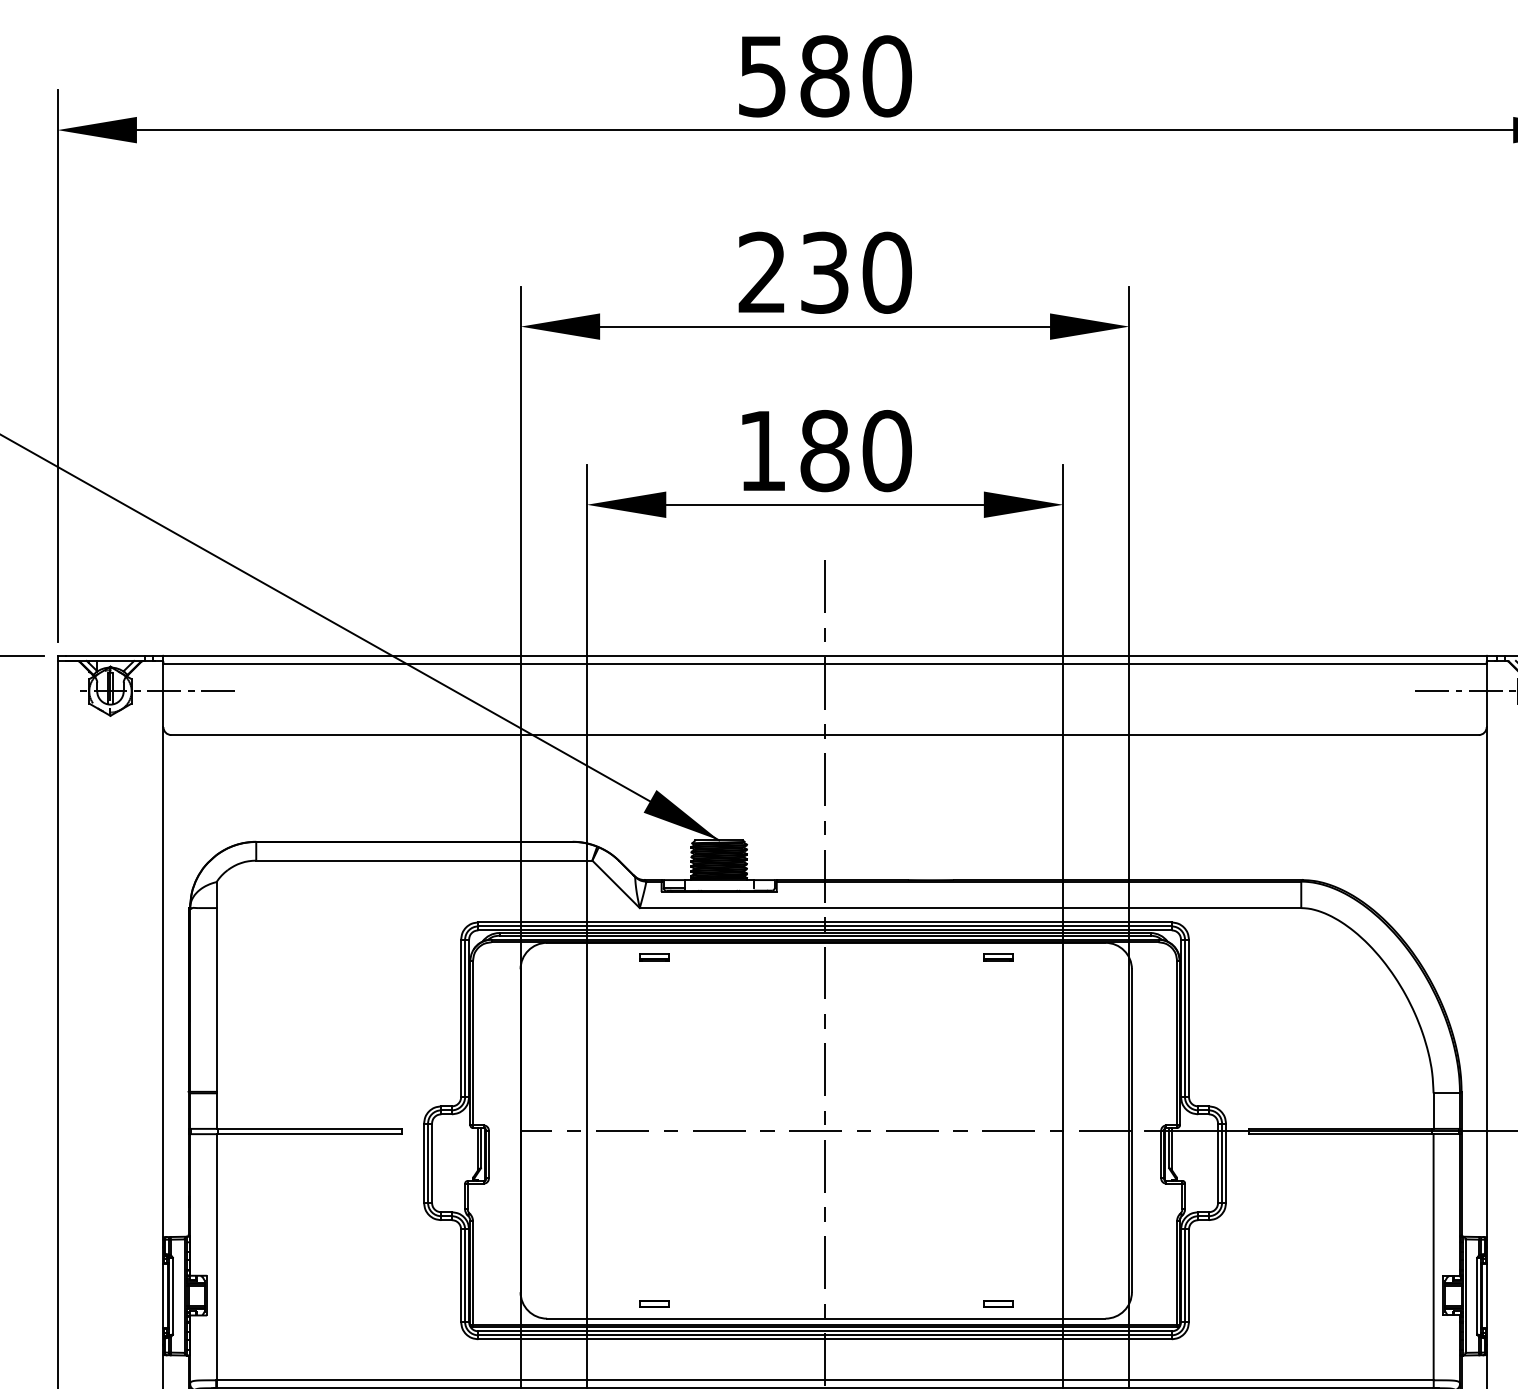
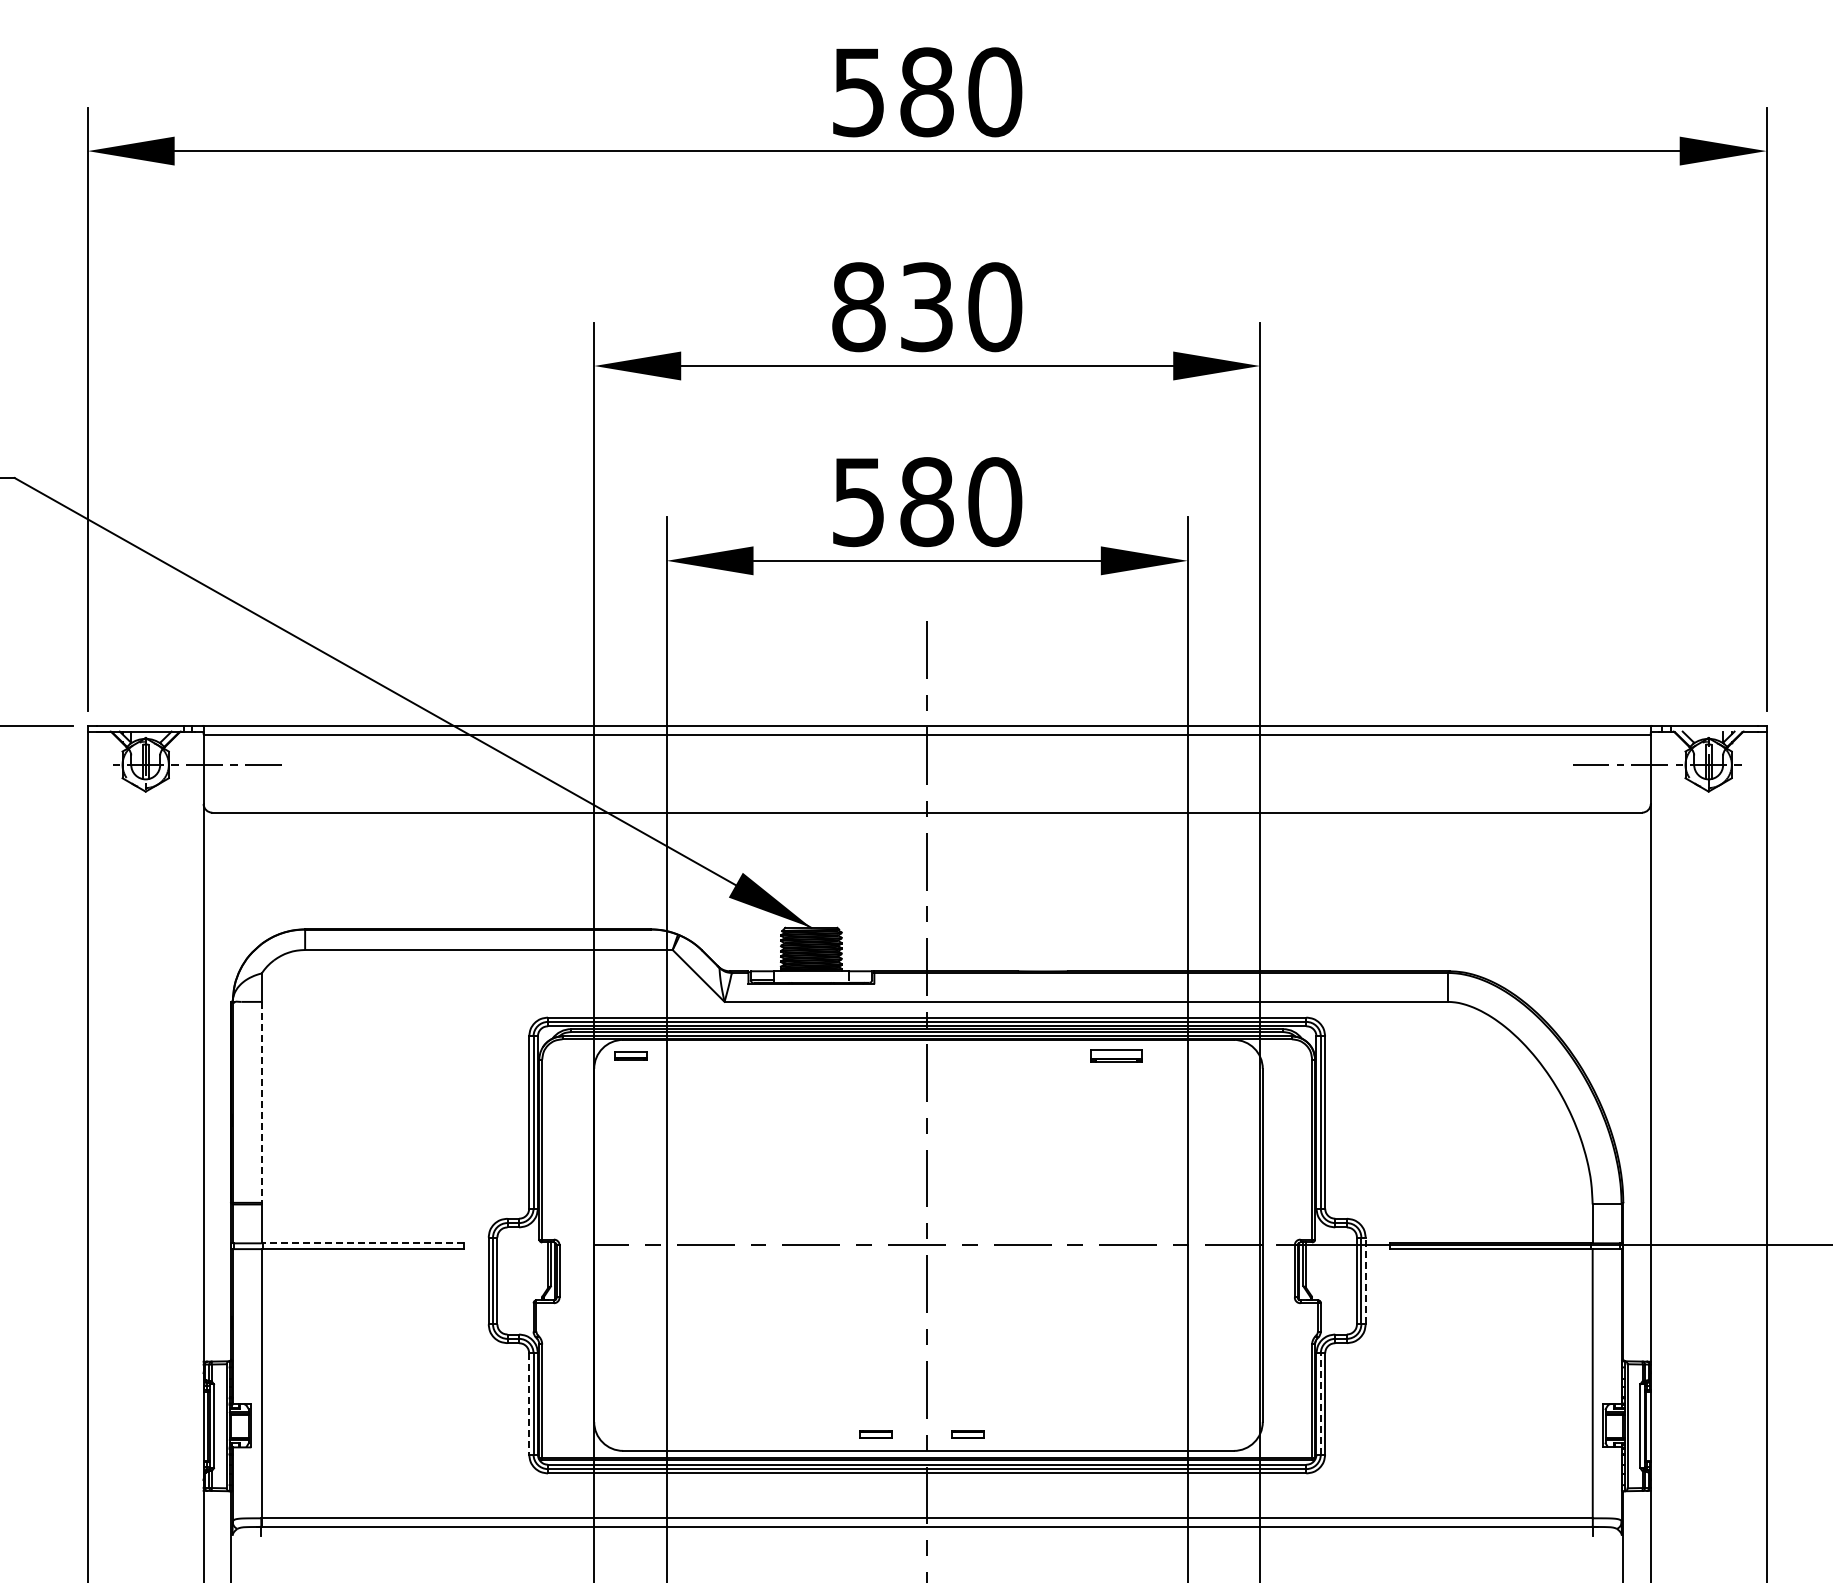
text: (762, 273) -> (858, 307), 230 -> 830
text: (762, 451) -> (858, 502), 180 -> 580
part: (653, 957) -> (630, 1055), moved
part: (998, 957) -> (1116, 1055), size x1.6
line: (216, 1000) -> (261, 1102), solid -> dashed
line: (308, 1129) -> (362, 1243), solid -> dashed
line: (1225, 1162) -> (1365, 1280), solid -> dashed
line: (461, 1275) -> (529, 1403), solid -> dashed
line: (1184, 1275) -> (1320, 1403), solid -> dashed
part: (653, 1303) -> (875, 1434), moved
part: (998, 1303) -> (967, 1434), moved

